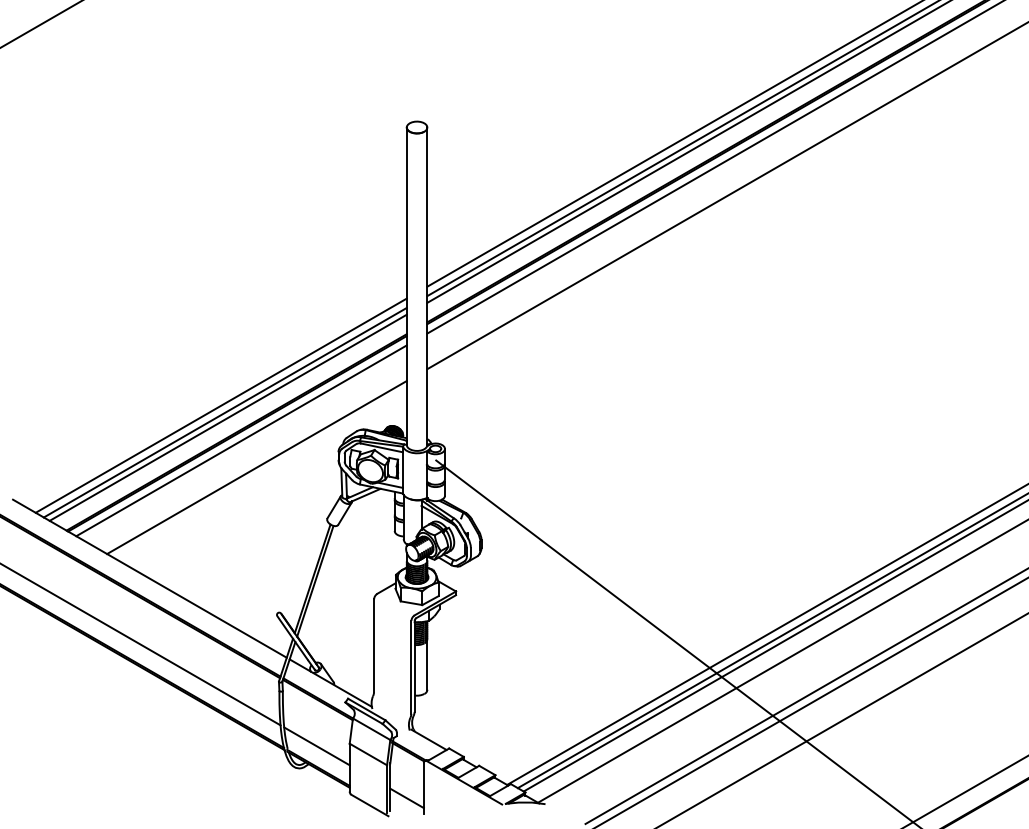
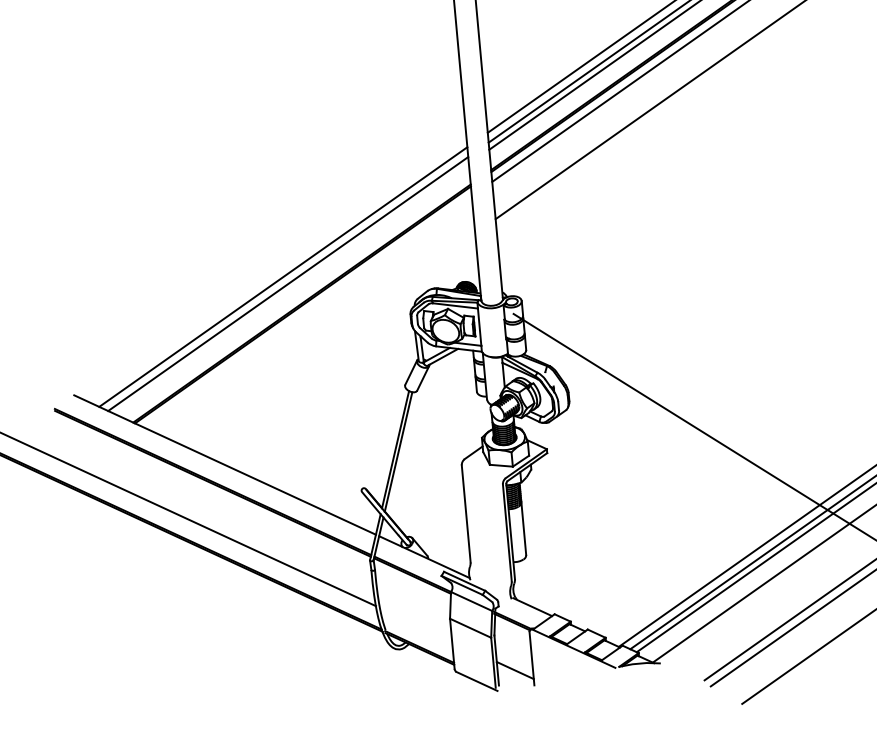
line: (227, 417) -> (290, 288), removed
line: (241, 440) -> (307, 311), removed
line: (256, 467) -> (326, 338), removed
line: (316, 746) -> (415, 624), removed

